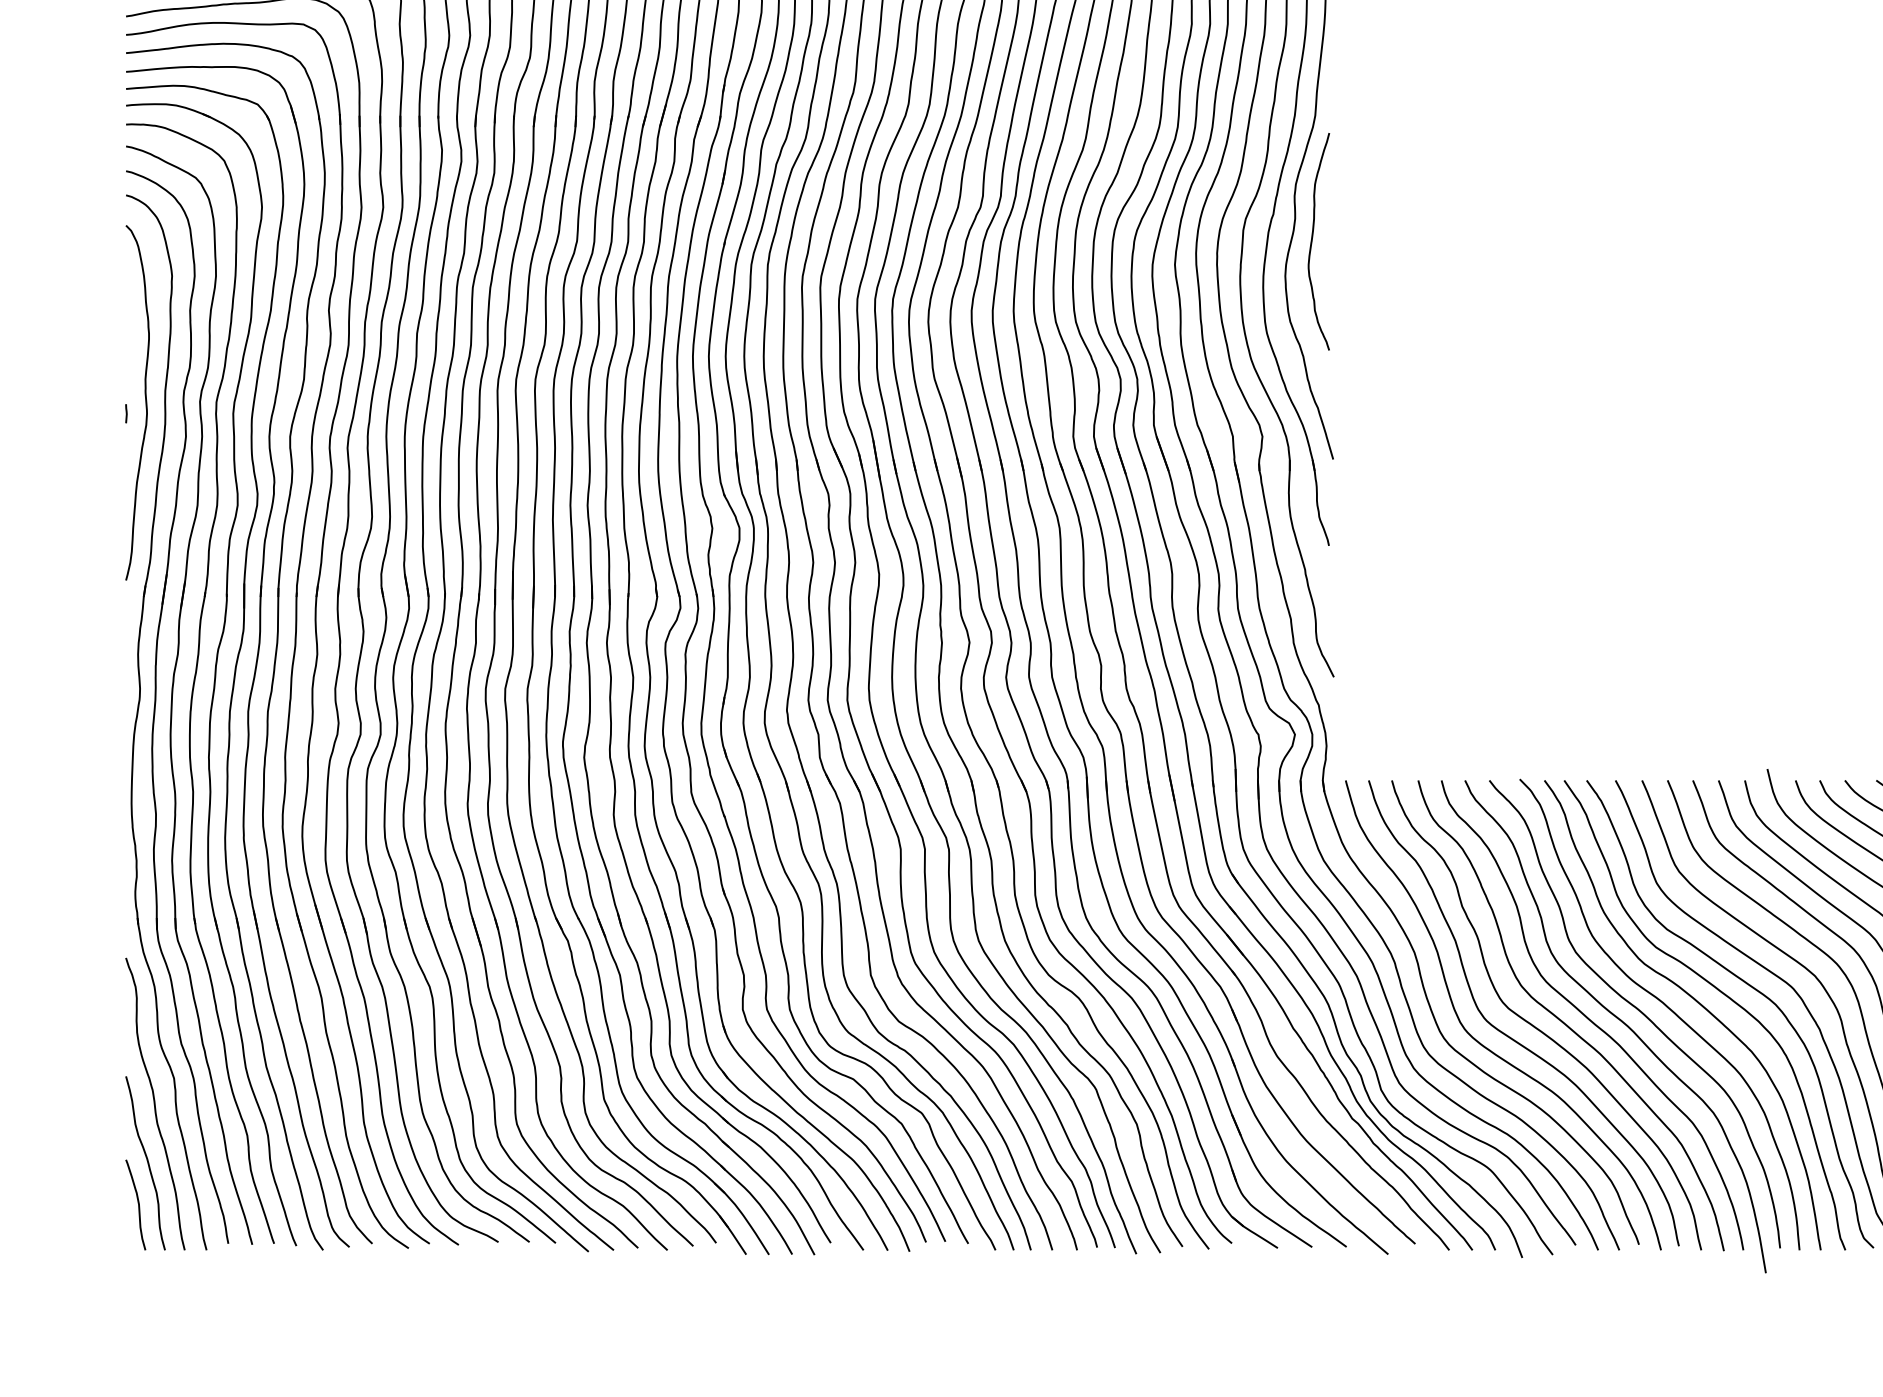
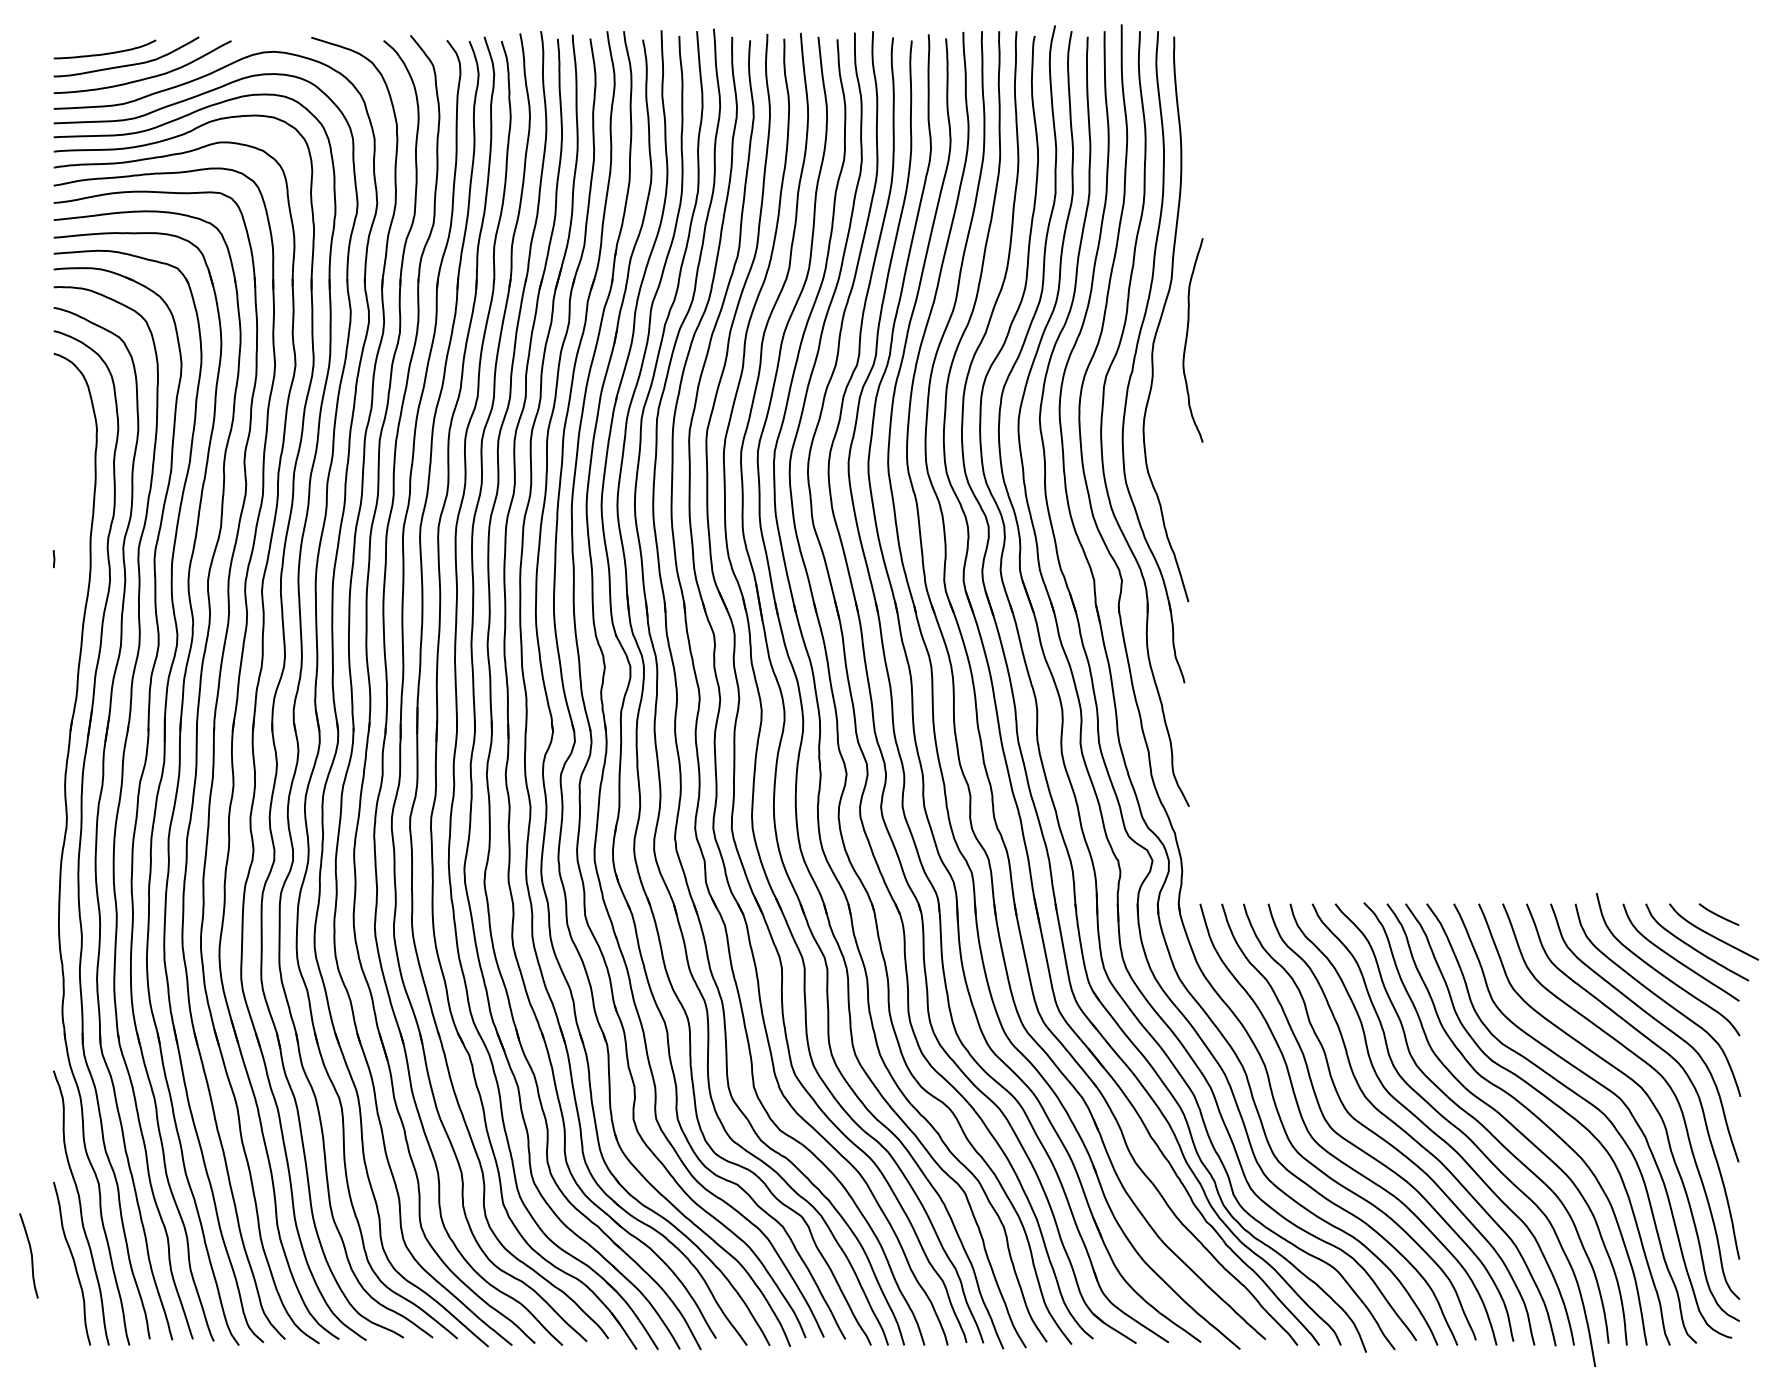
curve: (1313, 241) -> (1187, 340), moved
curve: (144, 402) -> (71, 548), removed
curve: (137, 1203) -> (30, 1254), moved

